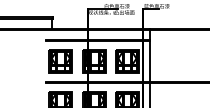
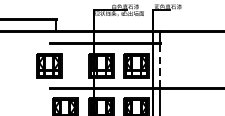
part: (60, 61) -> (48, 66), moved
line: (149, 61) -> (160, 66), solid -> dashed

